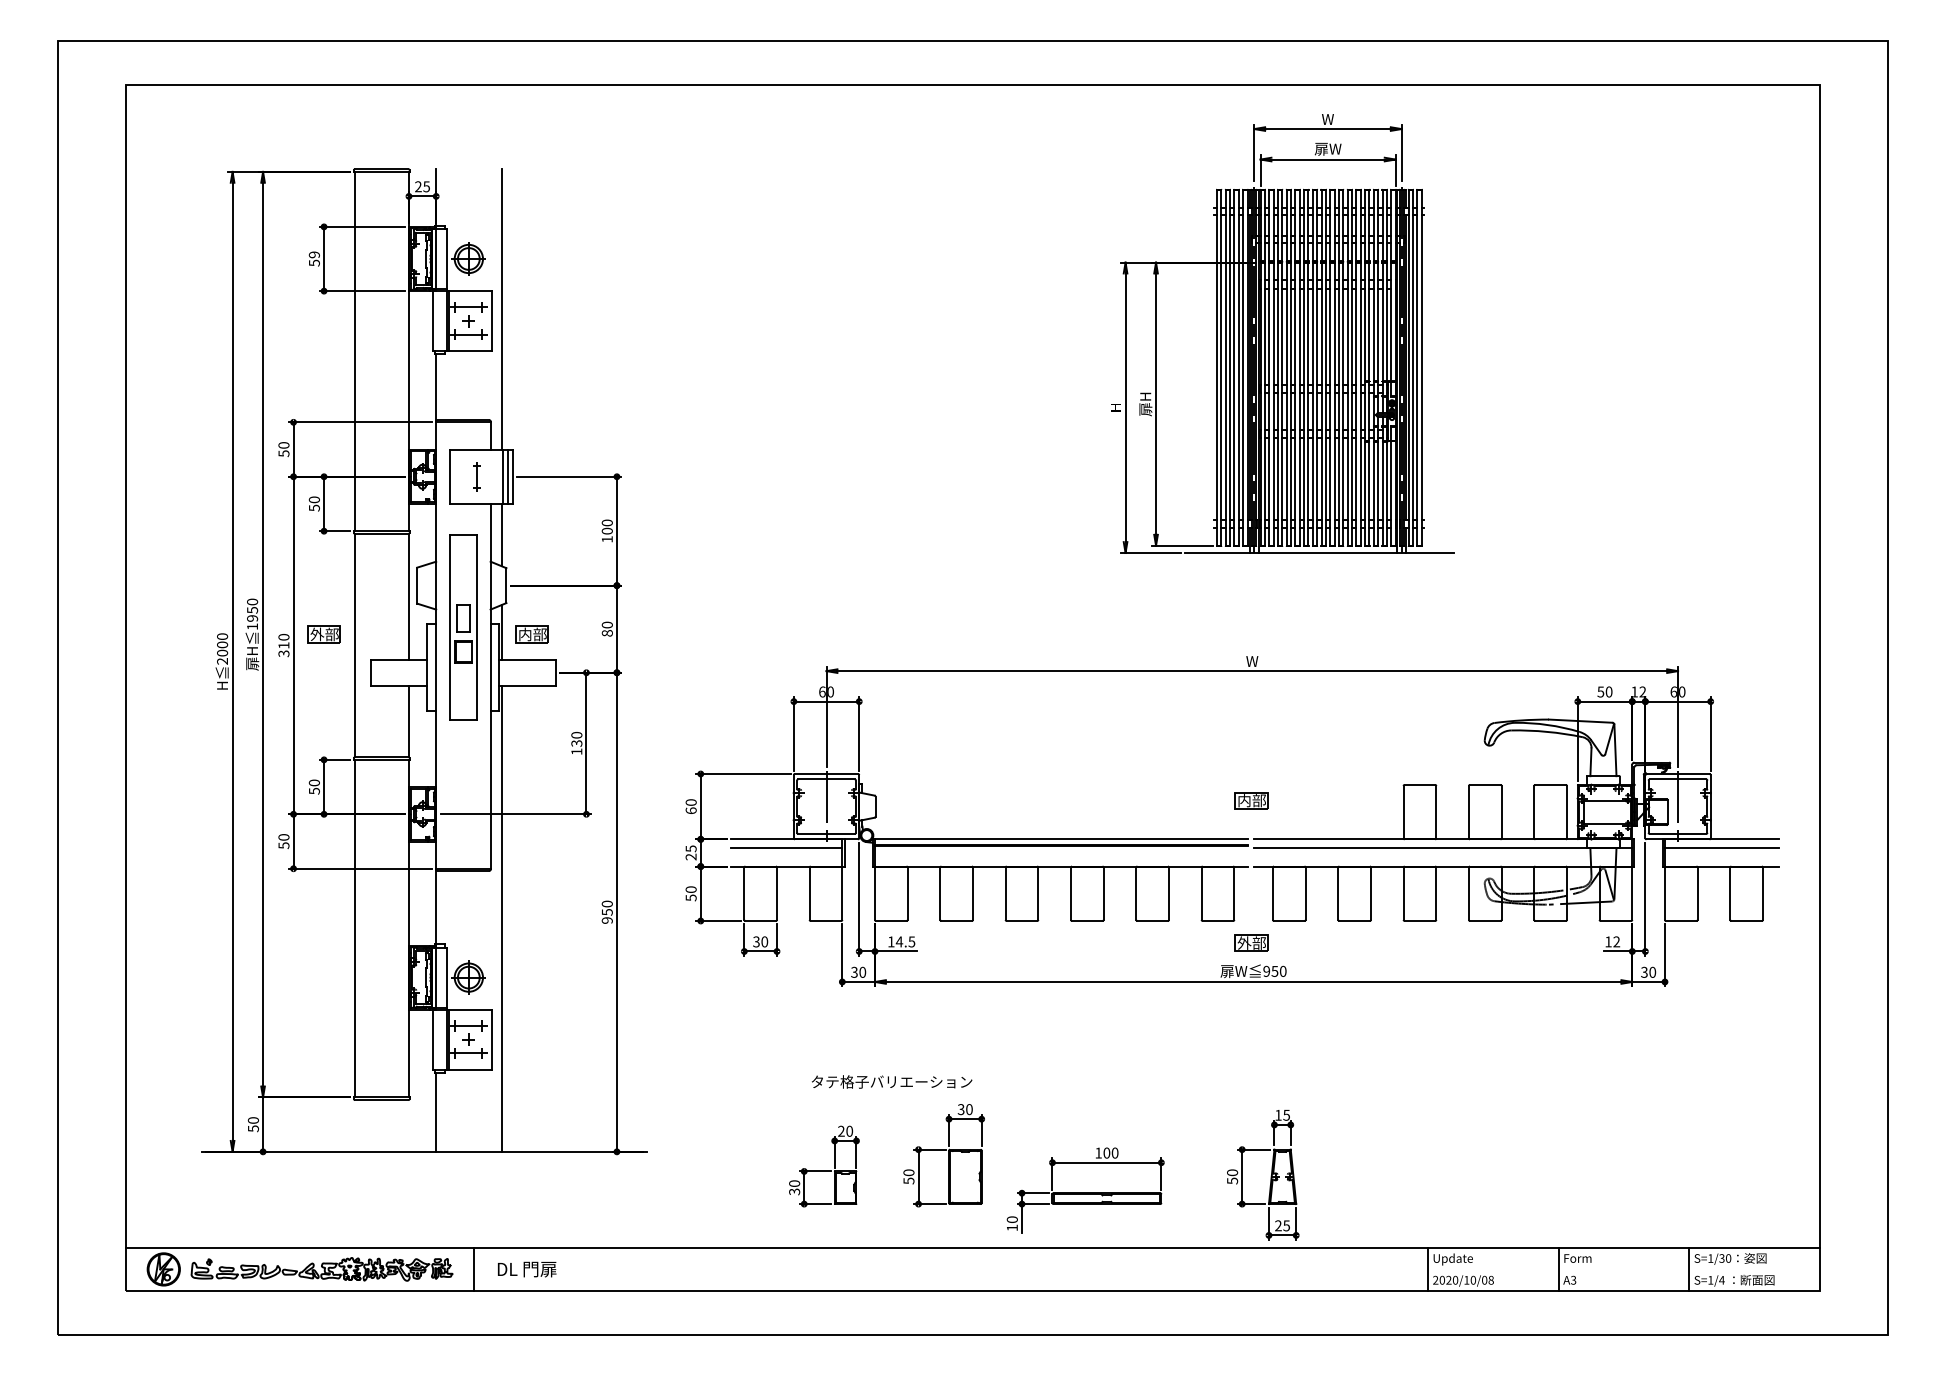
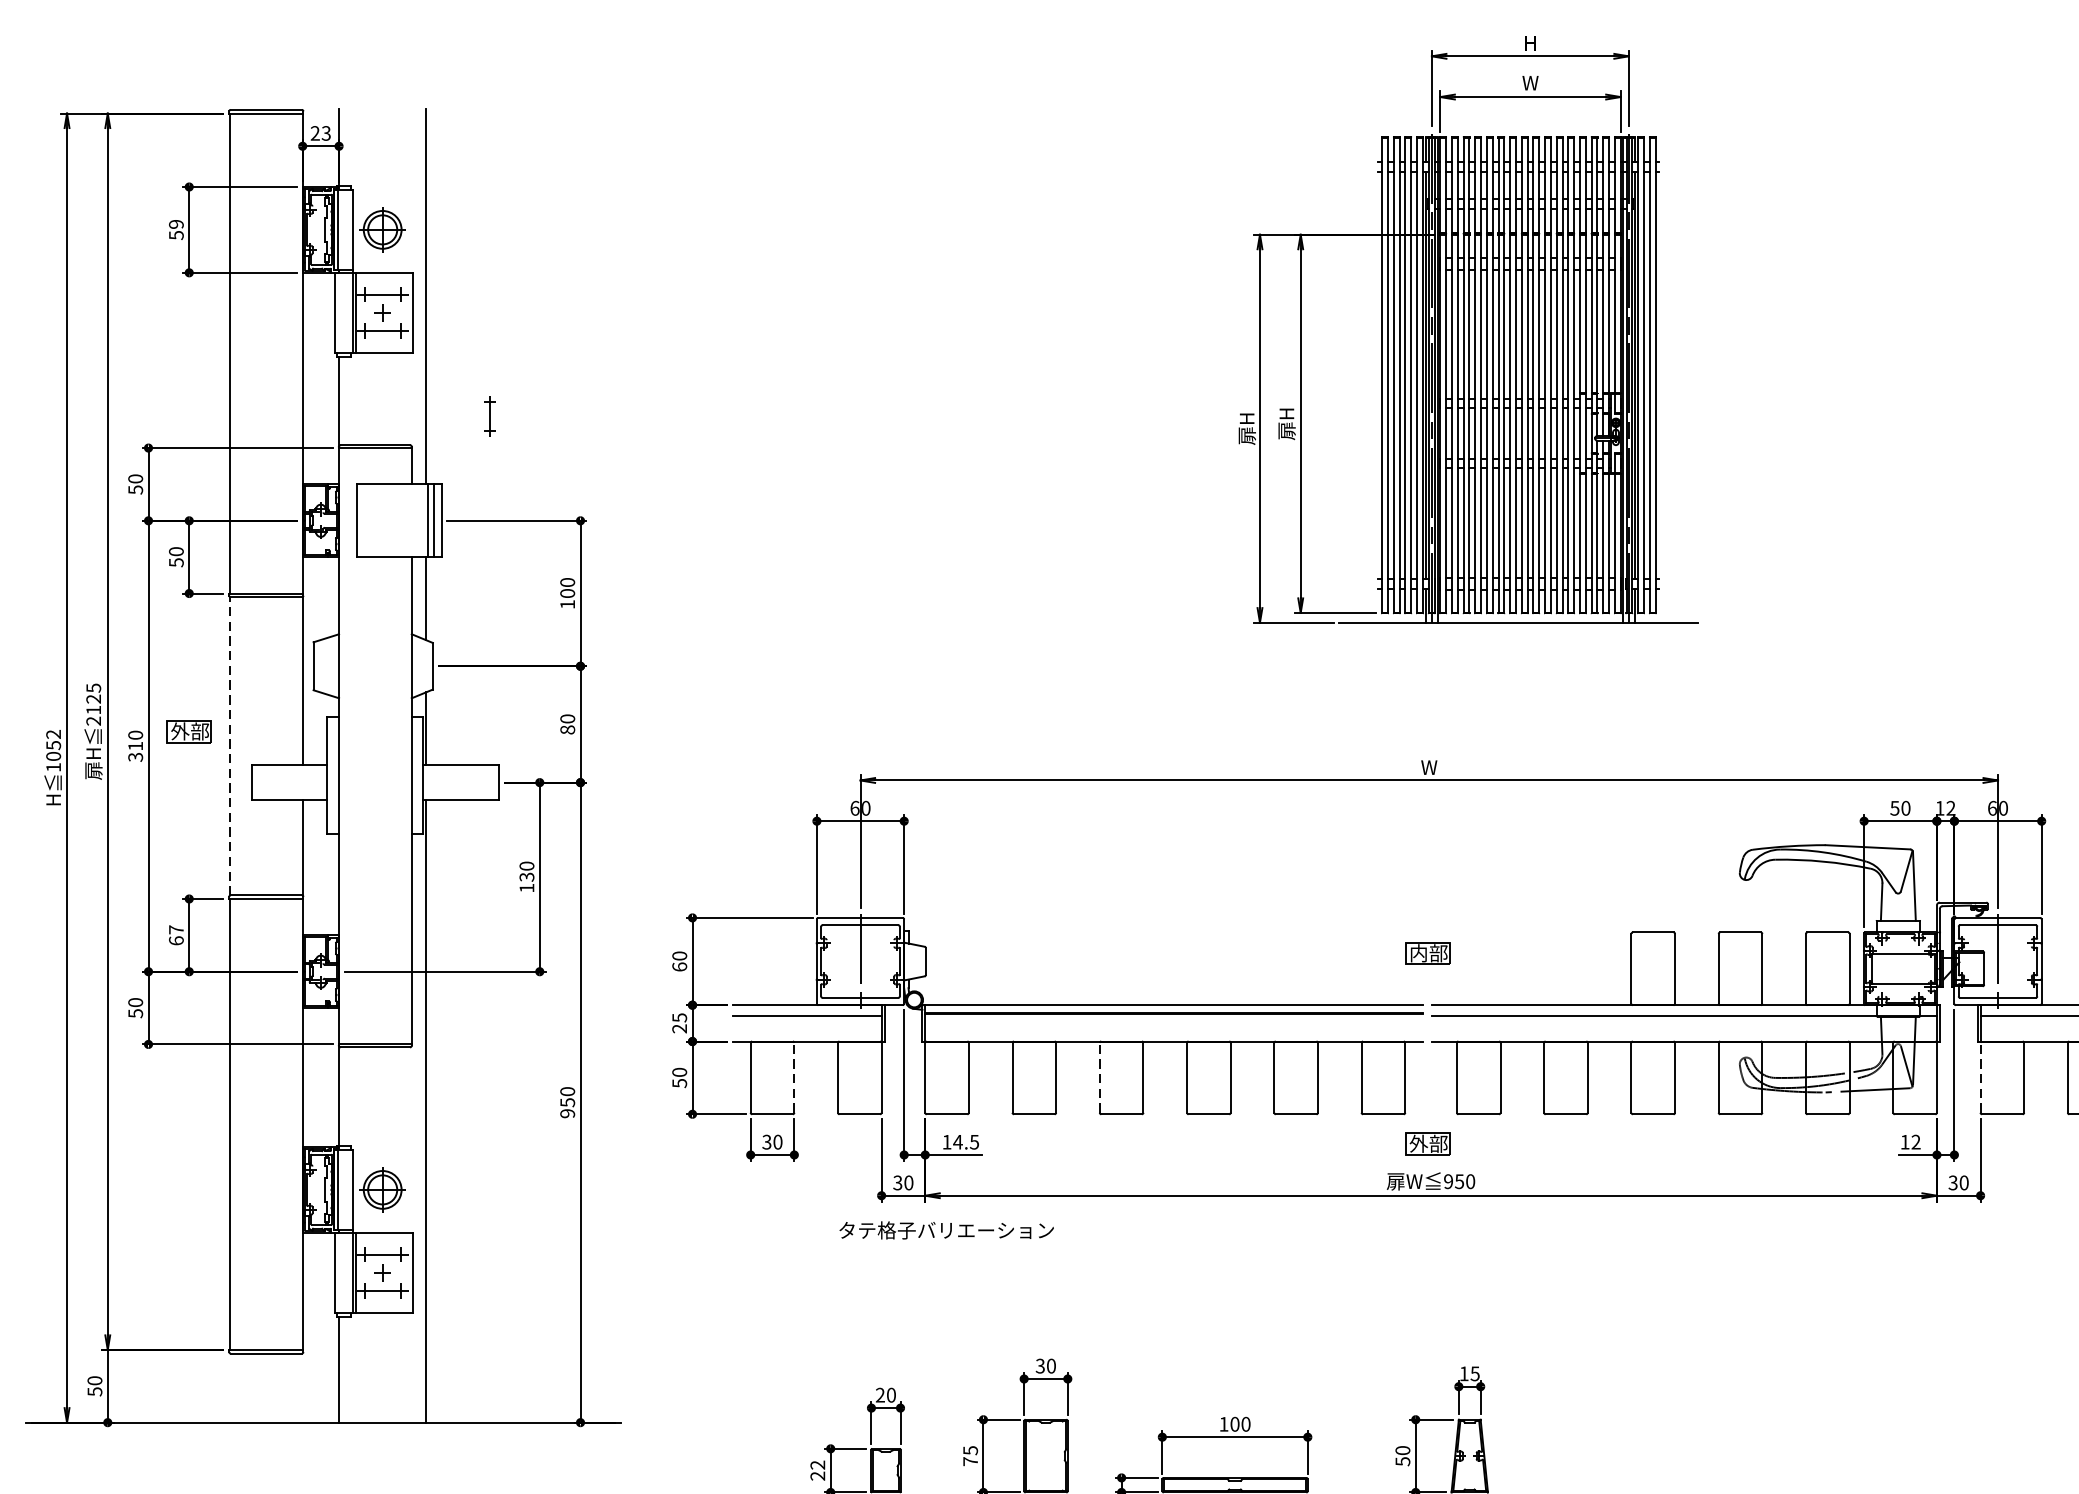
text: (1327, 119) -> (1529, 43), W -> H
text: (1327, 148) -> (1529, 82), 扉W -> W
text: (426, 186) -> (326, 133), 25 -> 23
text: (1115, 407) -> (1246, 428), H -> 扉H
part: (476, 476) -> (489, 416), moved
text: (252, 614) -> (93, 704), 1950 -> 2125
part: (463, 627) -> (375, 722), removed
part: (531, 634) -> (466, 731), removed
line: (354, 645) -> (229, 746), solid -> dashed
text: (222, 648) -> (53, 750), 2000 -> 1052
text: (313, 786) -> (175, 934), 50 -> 67
line: (777, 893) -> (795, 1077), solid -> dashed
line: (1005, 893) -> (1099, 1077), solid -> dashed
line: (1664, 893) -> (1979, 1077), solid -> dashed
text: (892, 1081) -> (947, 1229), moved
text: (908, 1176) -> (970, 1455), 50 -> 75
text: (794, 1187) -> (817, 1470), 30 -> 22

